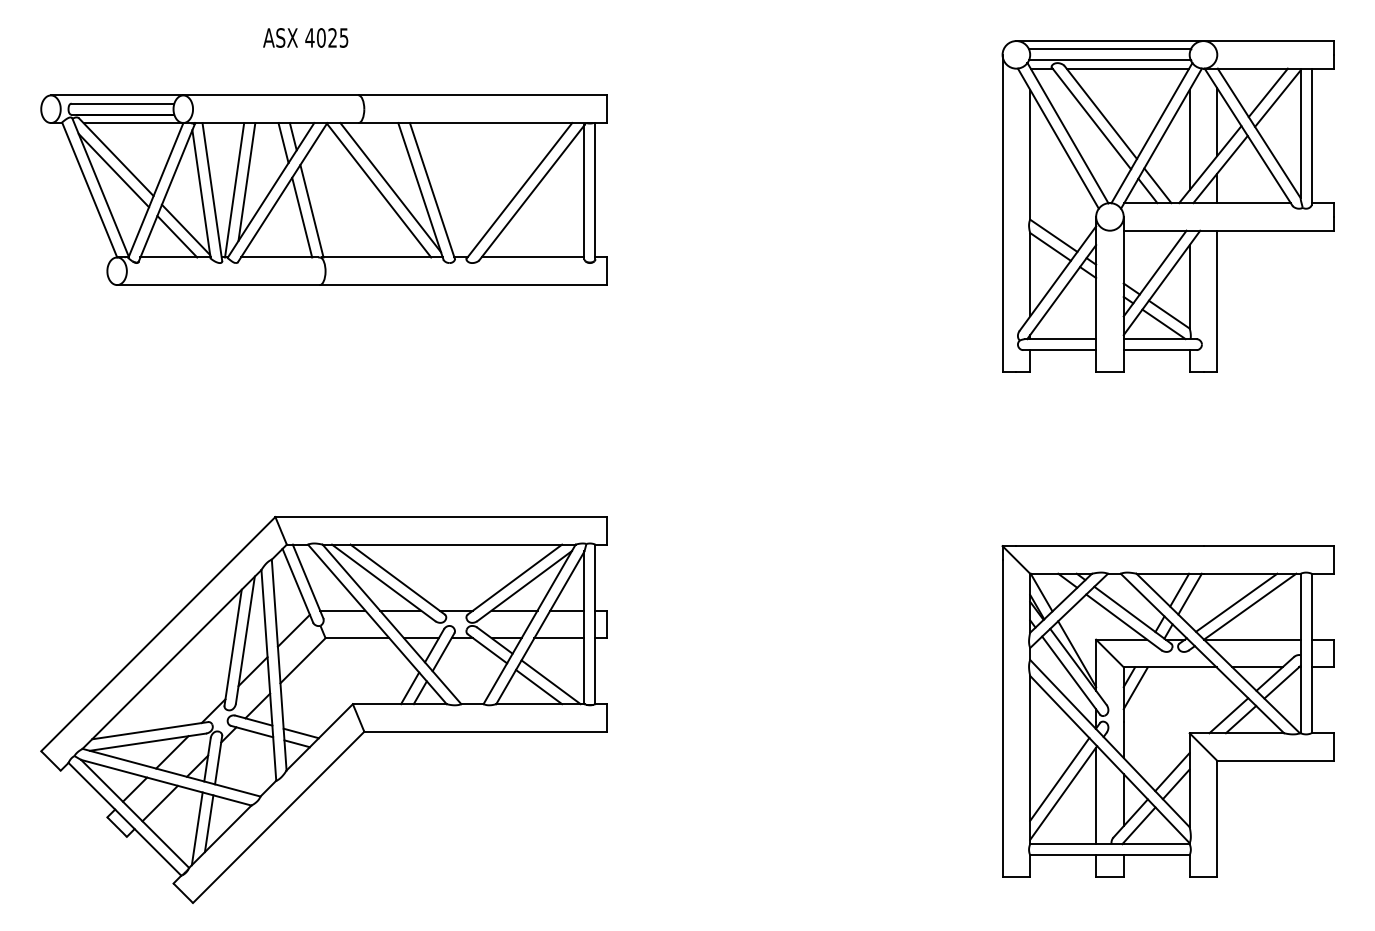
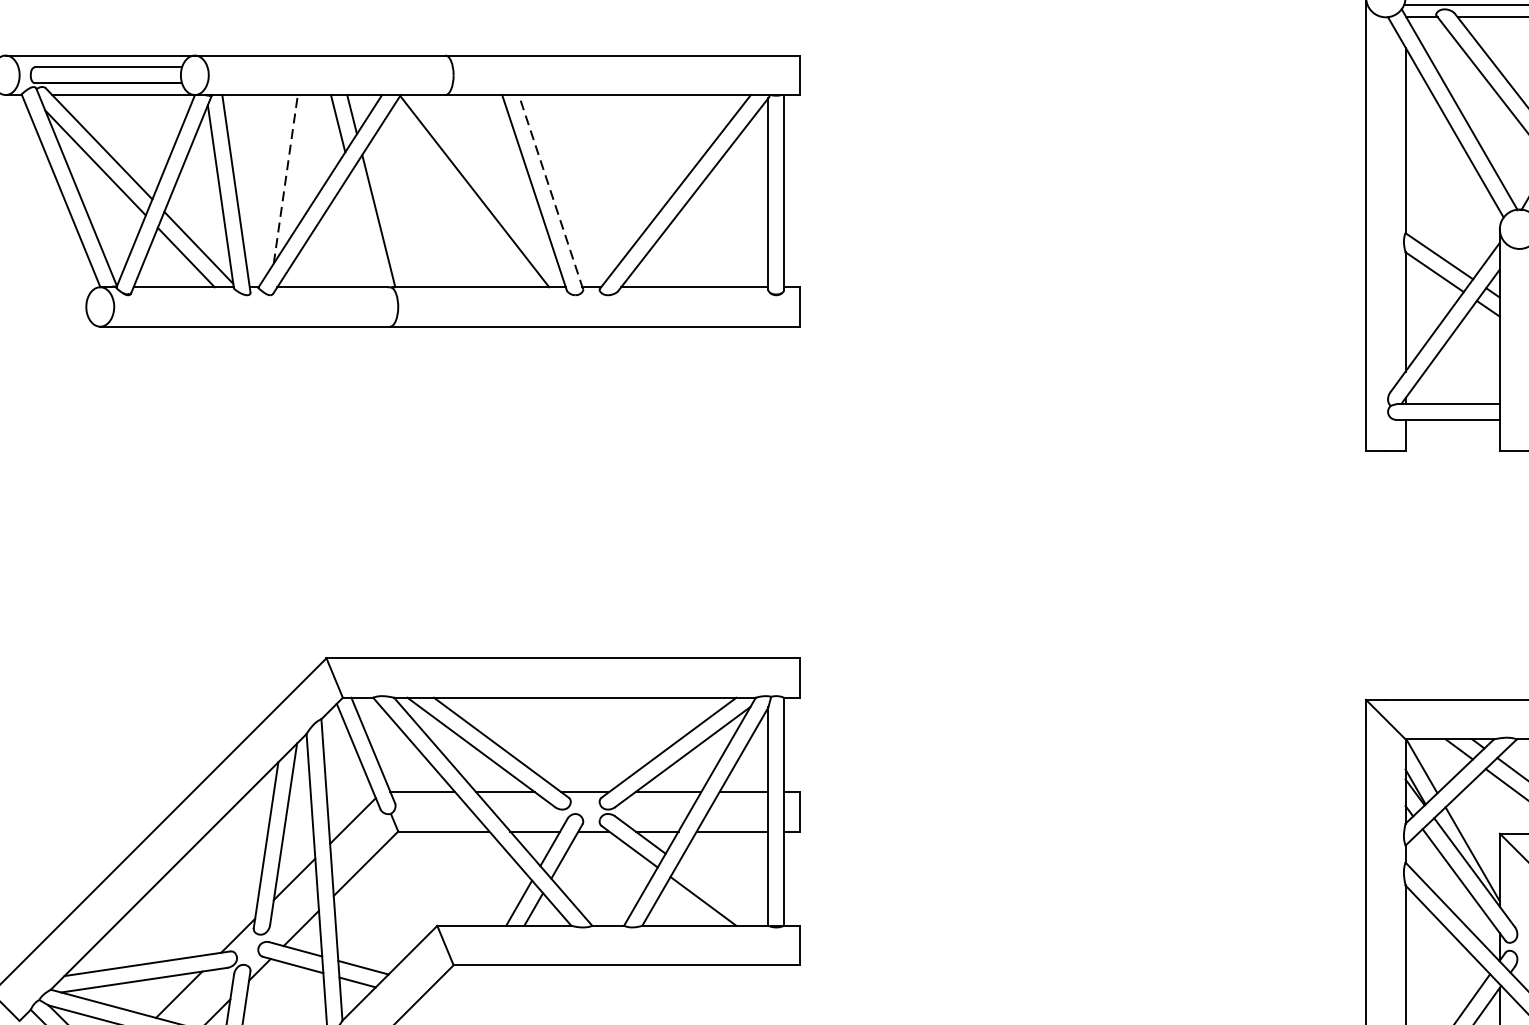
line: (246, 181) -> (285, 178), solid -> dashed
line: (390, 187) -> (491, 187), removed
line: (234, 190) -> (268, 191), removed
line: (432, 190) -> (551, 191), solid -> dashed
line: (302, 217) -> (365, 230), removed
line: (550, 682) -> (719, 894), removed

